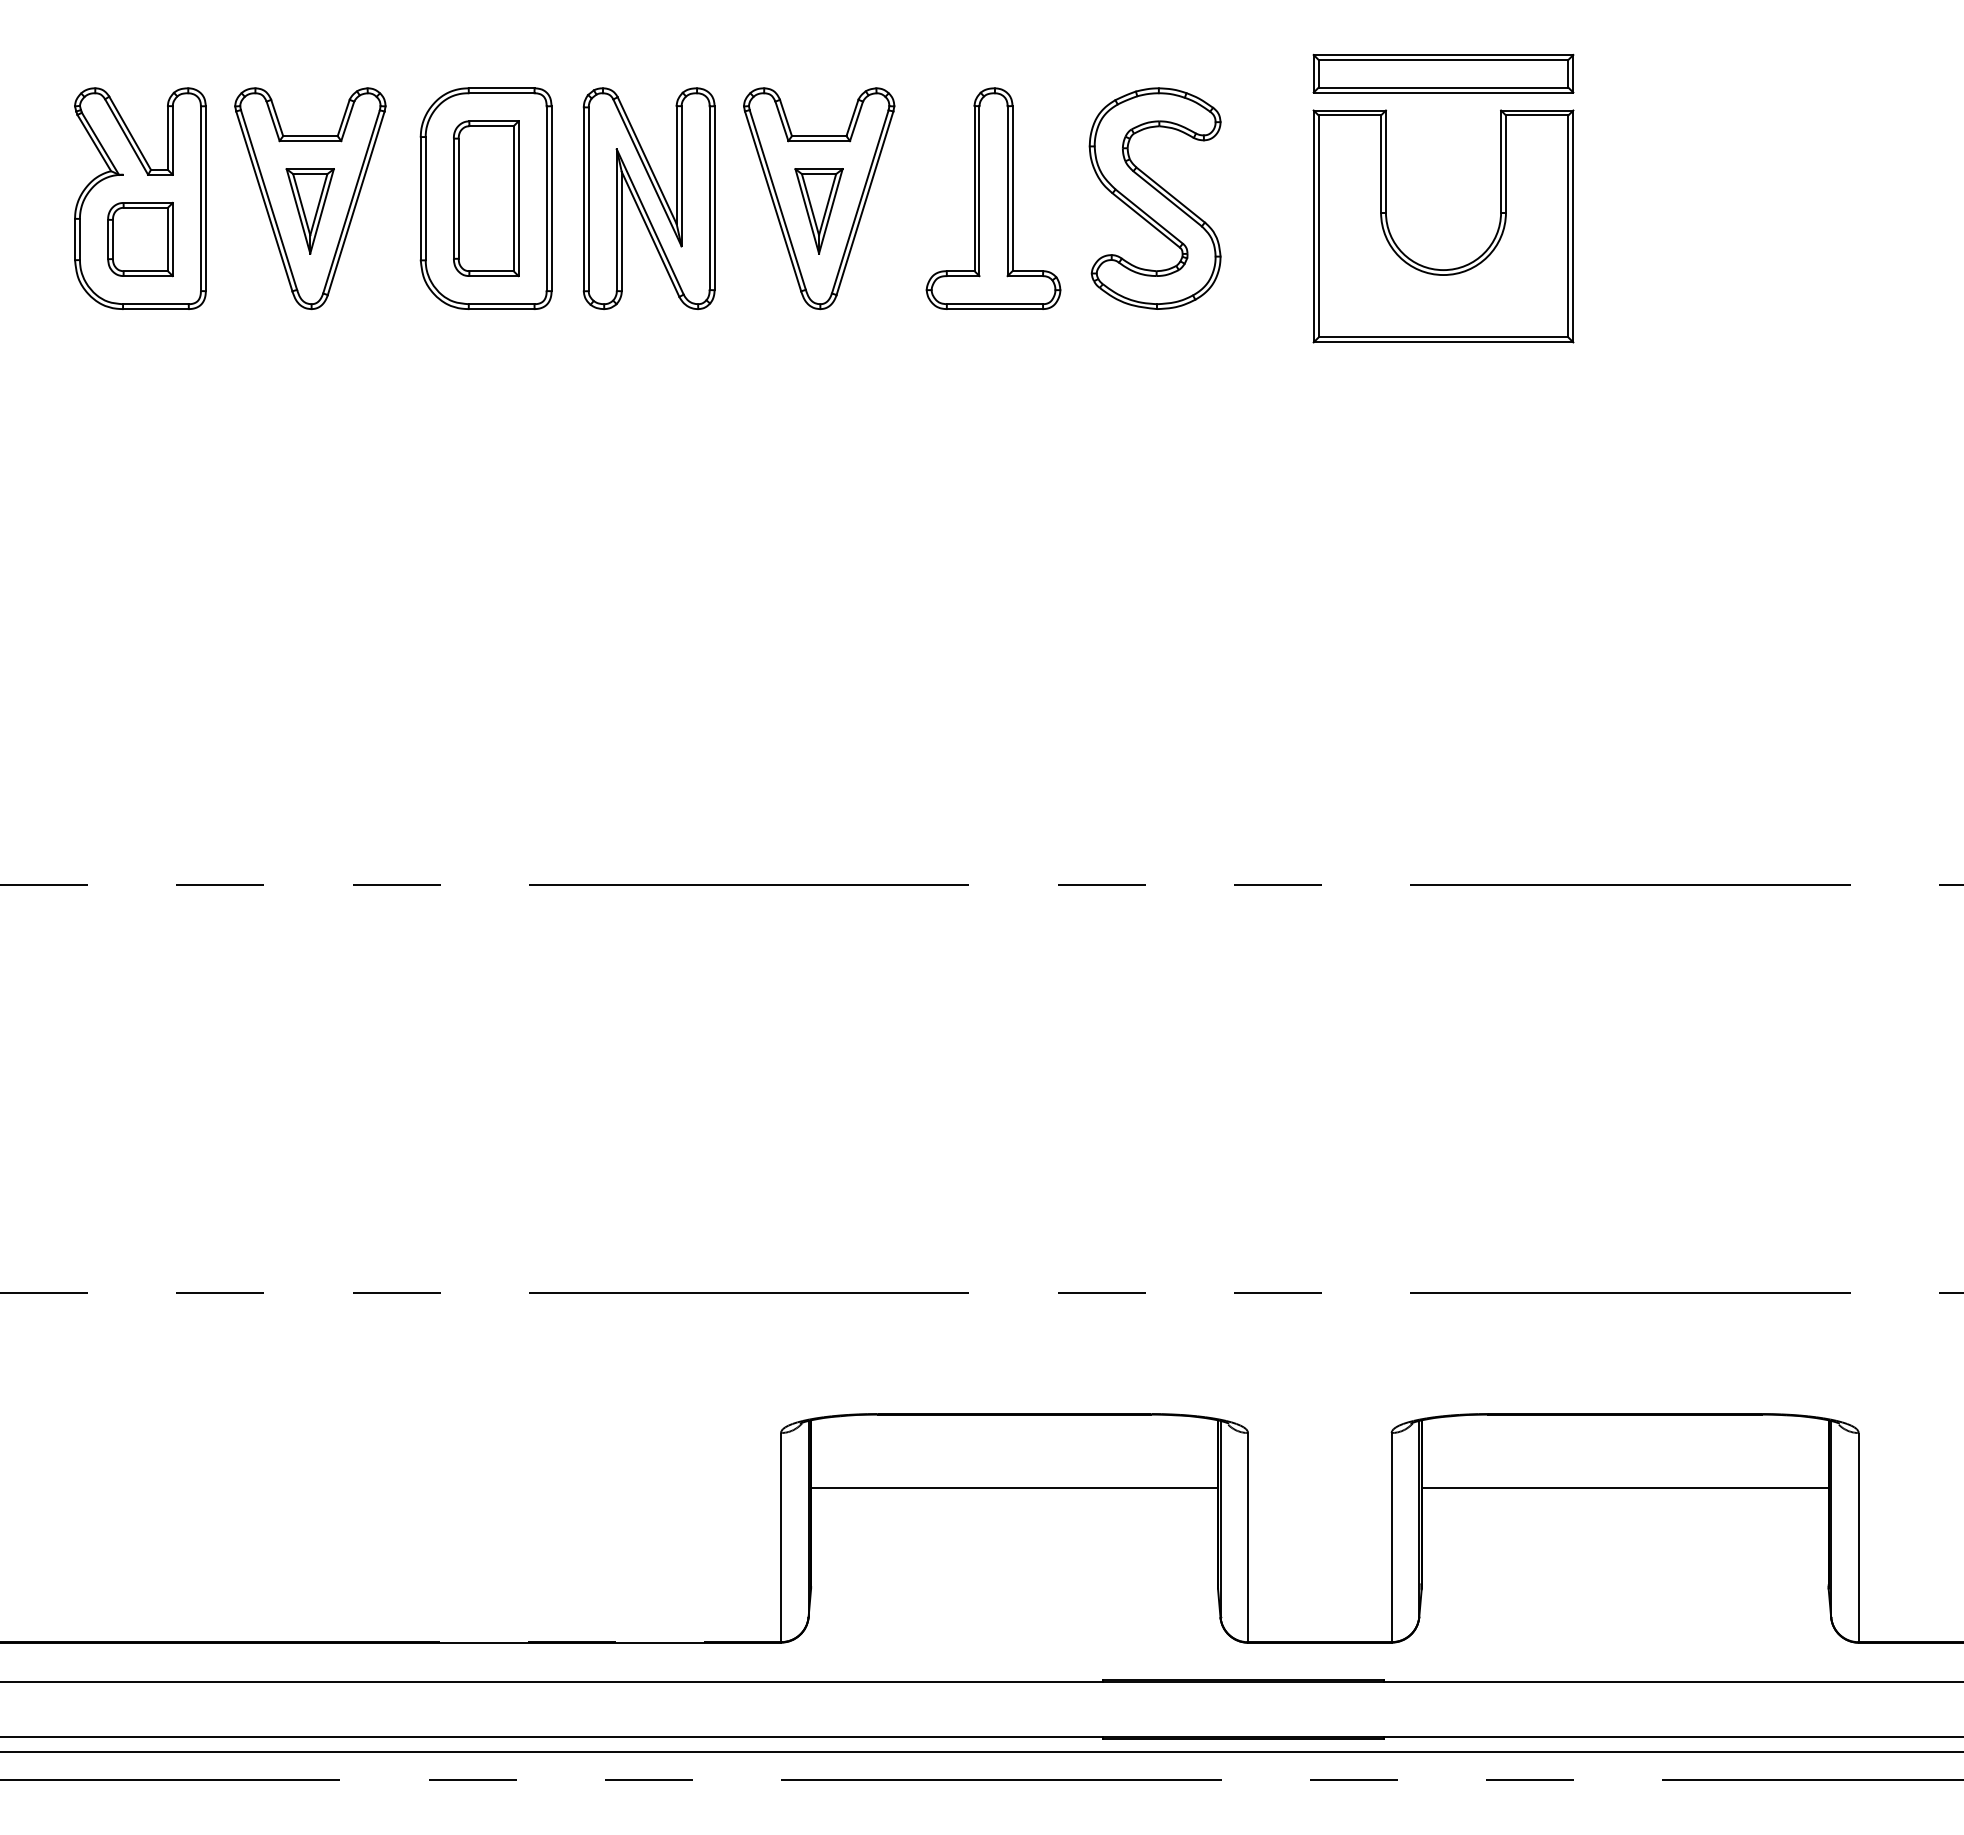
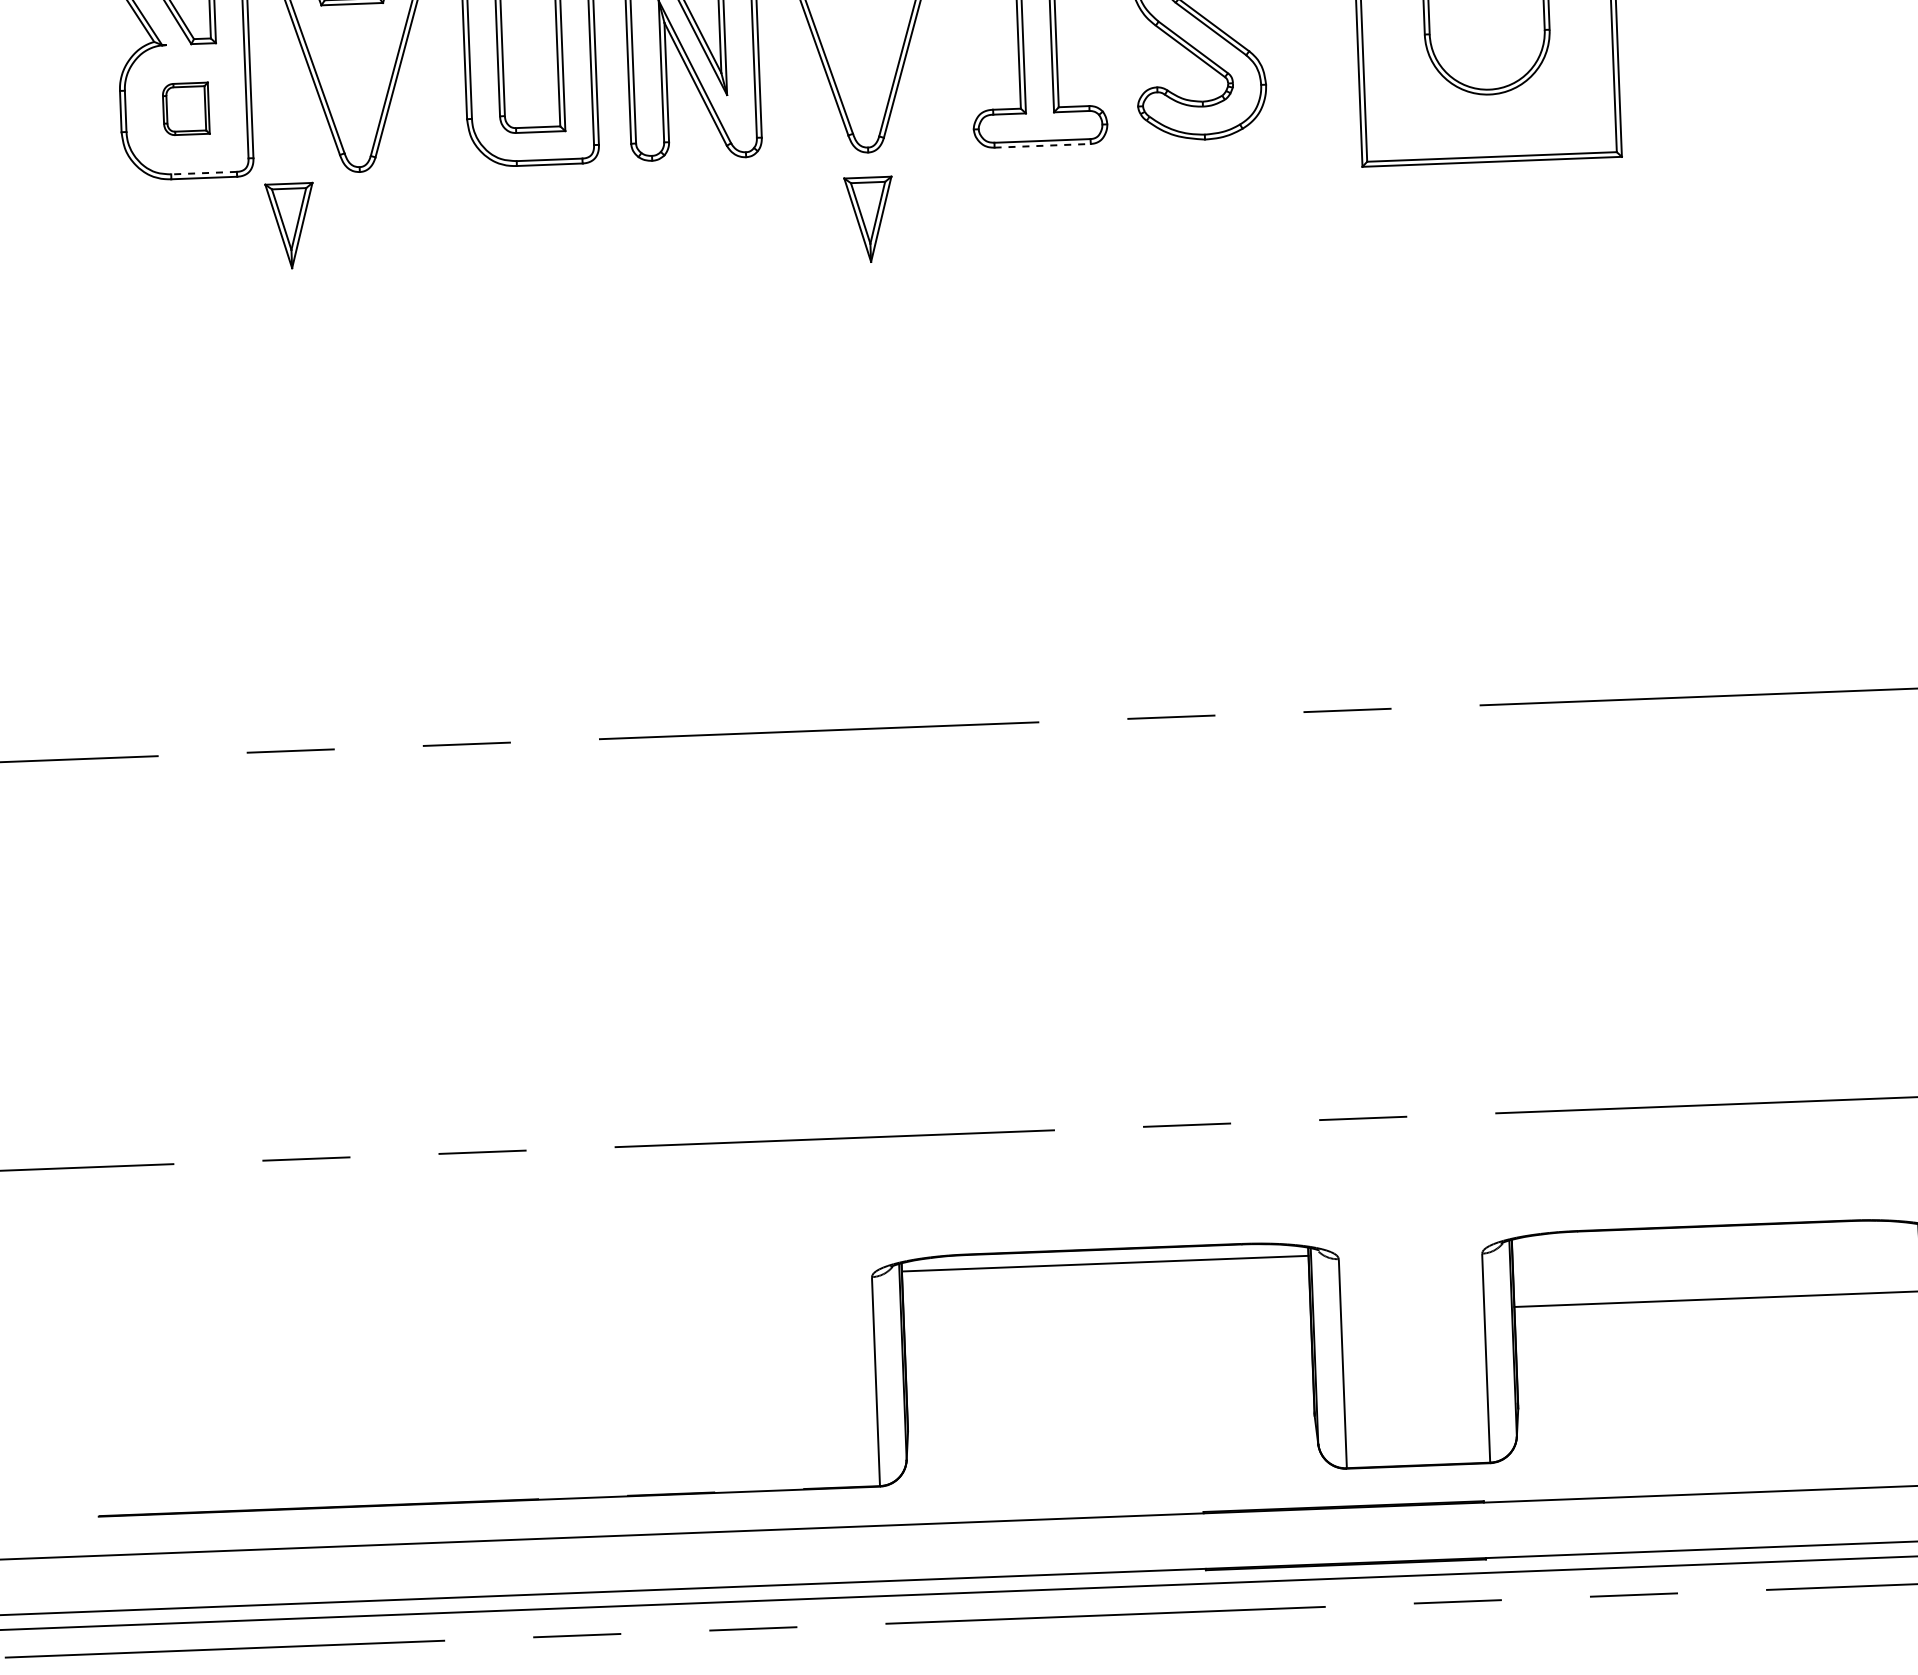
part: (309, 211) -> (289, 226), moved
part: (818, 211) -> (868, 219), moved
part: (140, 239) -> (186, 109), size x0.7
line: (155, 304) -> (203, 173), solid -> dashed
line: (995, 309) -> (1043, 146), solid -> dashed
line: (1014, 1487) -> (1105, 1263), moved

